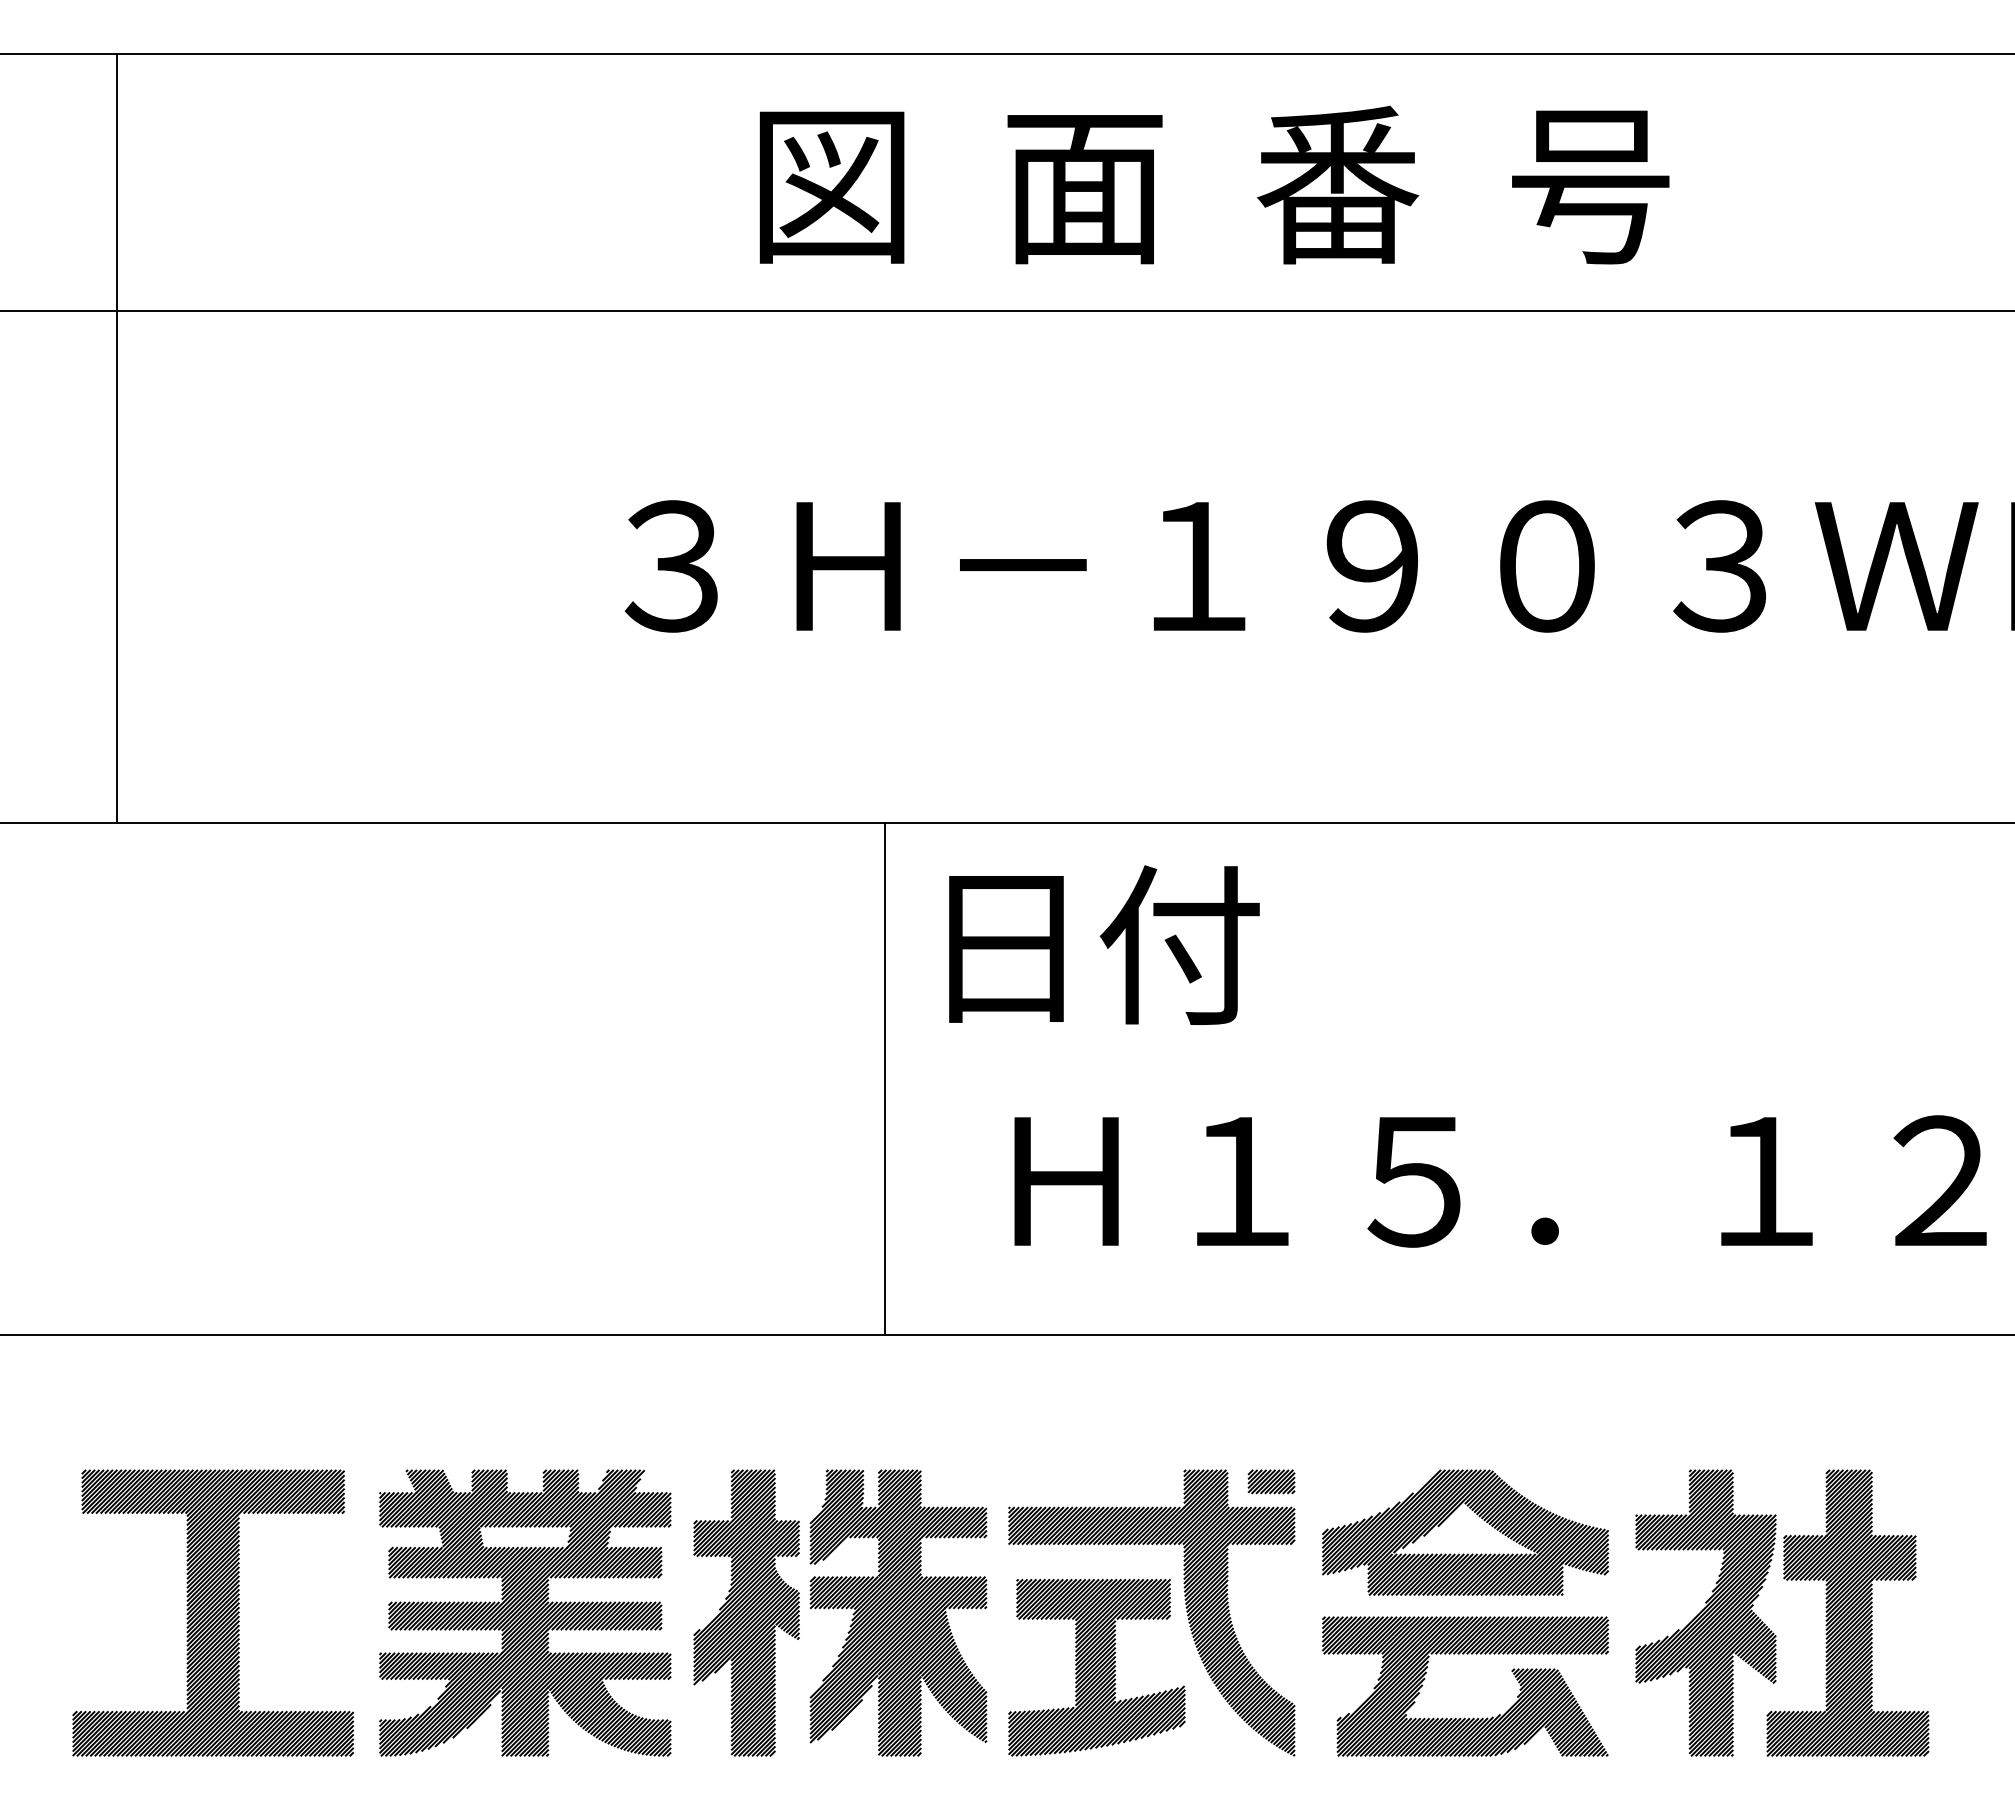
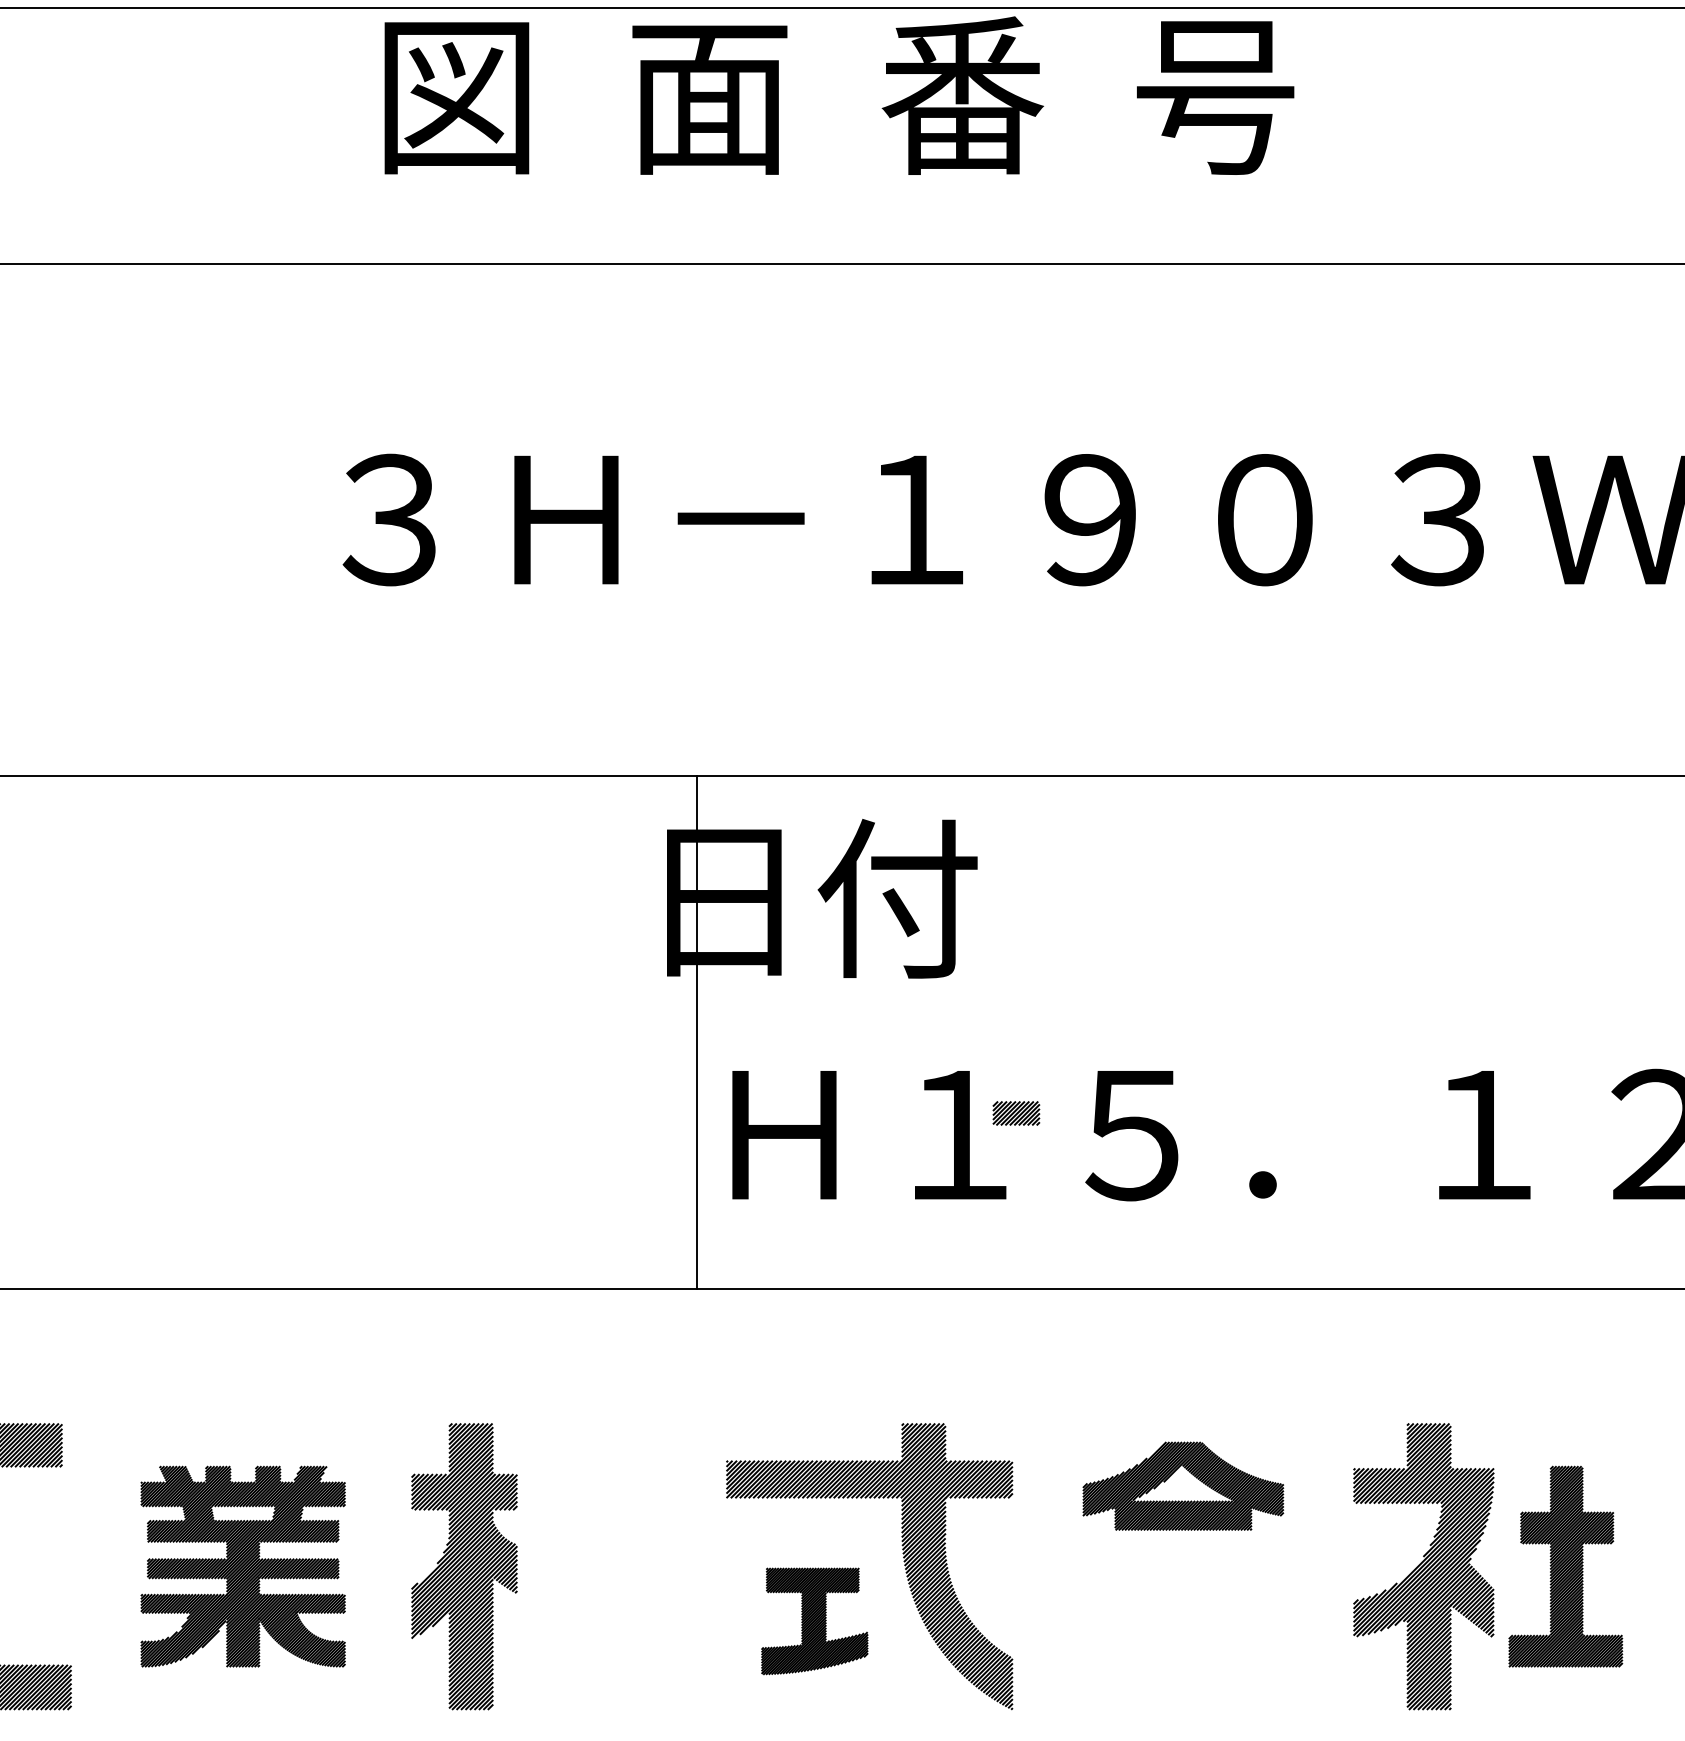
text: (1214, 184) -> (839, 95), moved
line: (885, 1078) -> (697, 1032), moved
part: (1271, 1481) -> (1016, 1113), moved
part: (1465, 1532) -> (1183, 1486), size x0.7
part: (525, 1612) -> (243, 1566), size x0.7
part: (898, 1612) -> (616, 1566), removed
part: (1847, 1612) -> (1565, 1566), size x0.7
part: (1096, 1667) -> (814, 1621), size x0.6
part: (1464, 1717) -> (1182, 1671), removed

